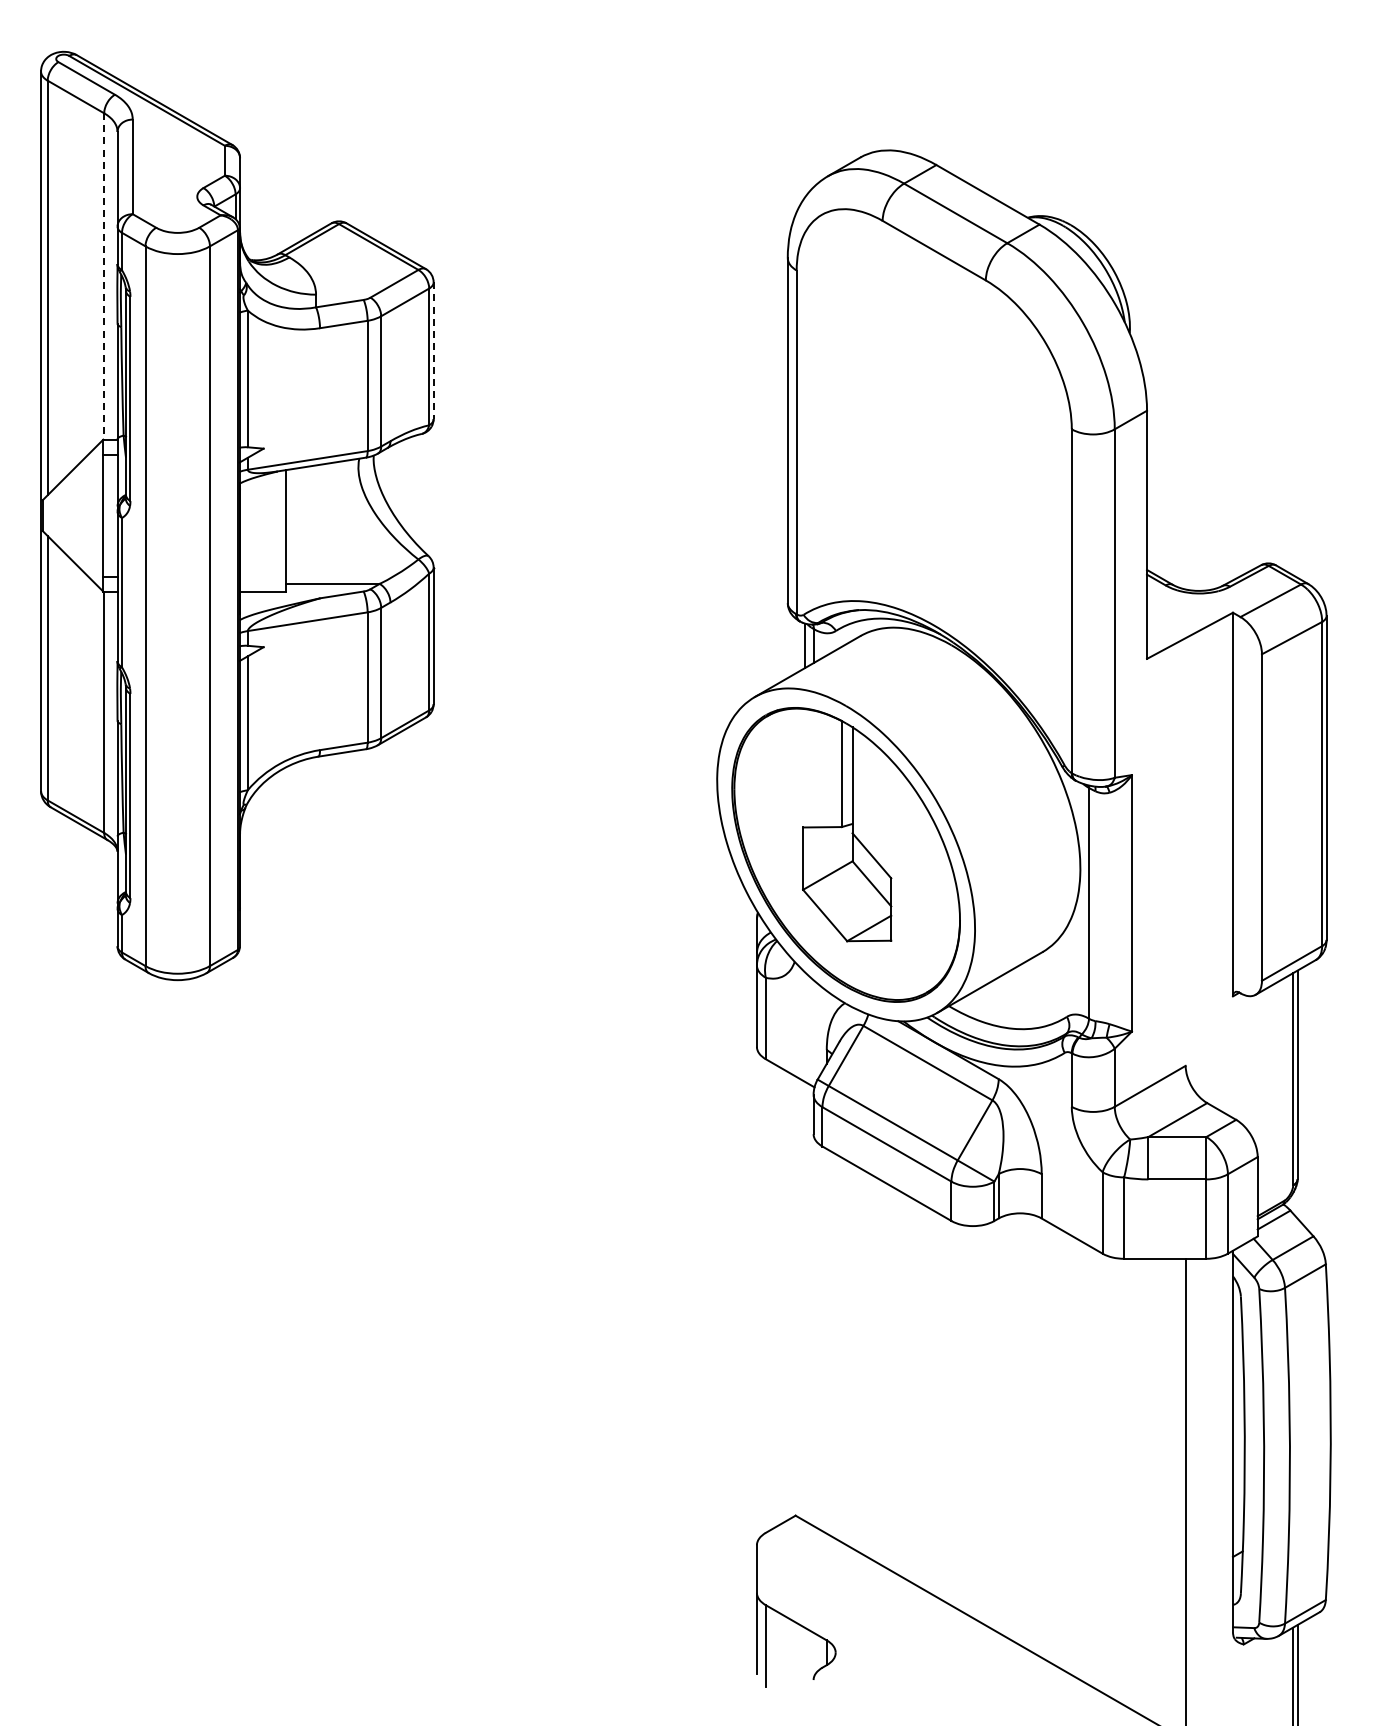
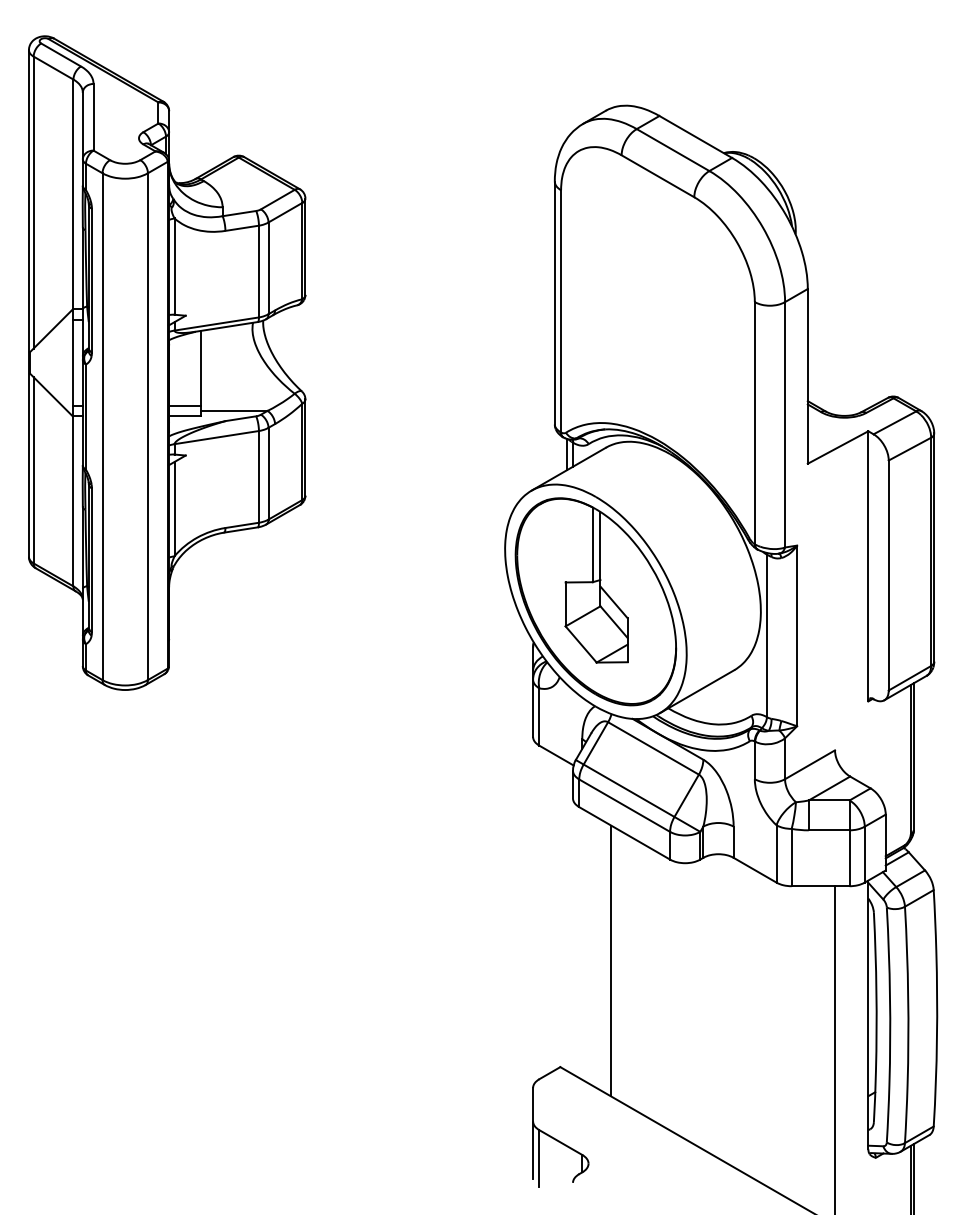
line: (104, 277) -> (73, 195), dashed -> solid
line: (433, 351) -> (305, 247), dashed -> solid
line: (262, 576) -> (184, 405), added
line: (867, 1364) -> (610, 960), added

